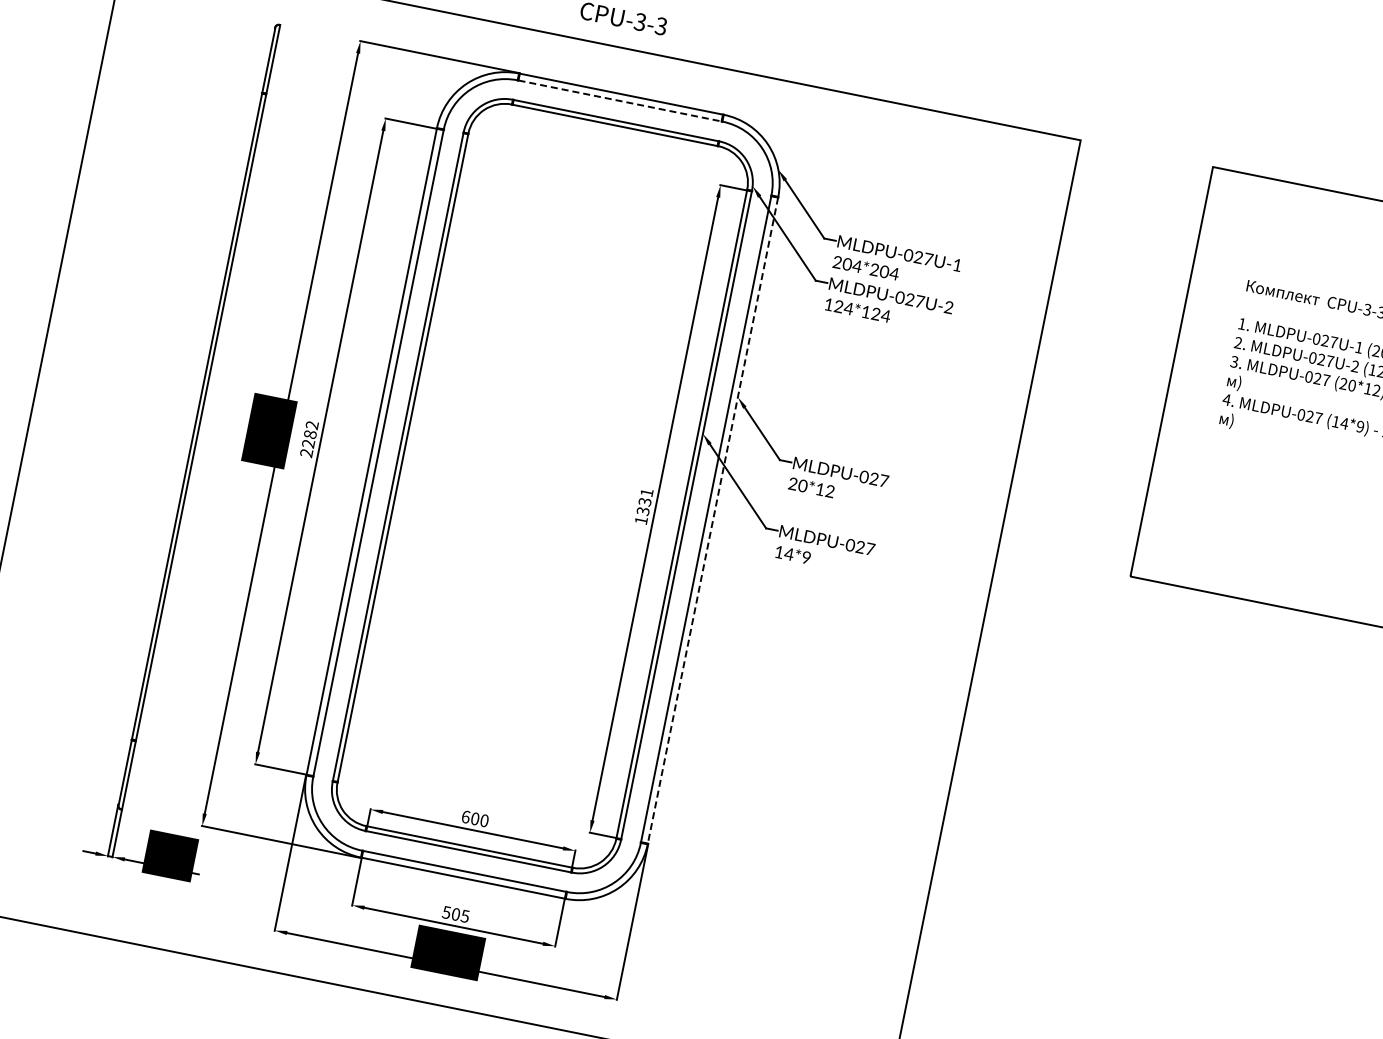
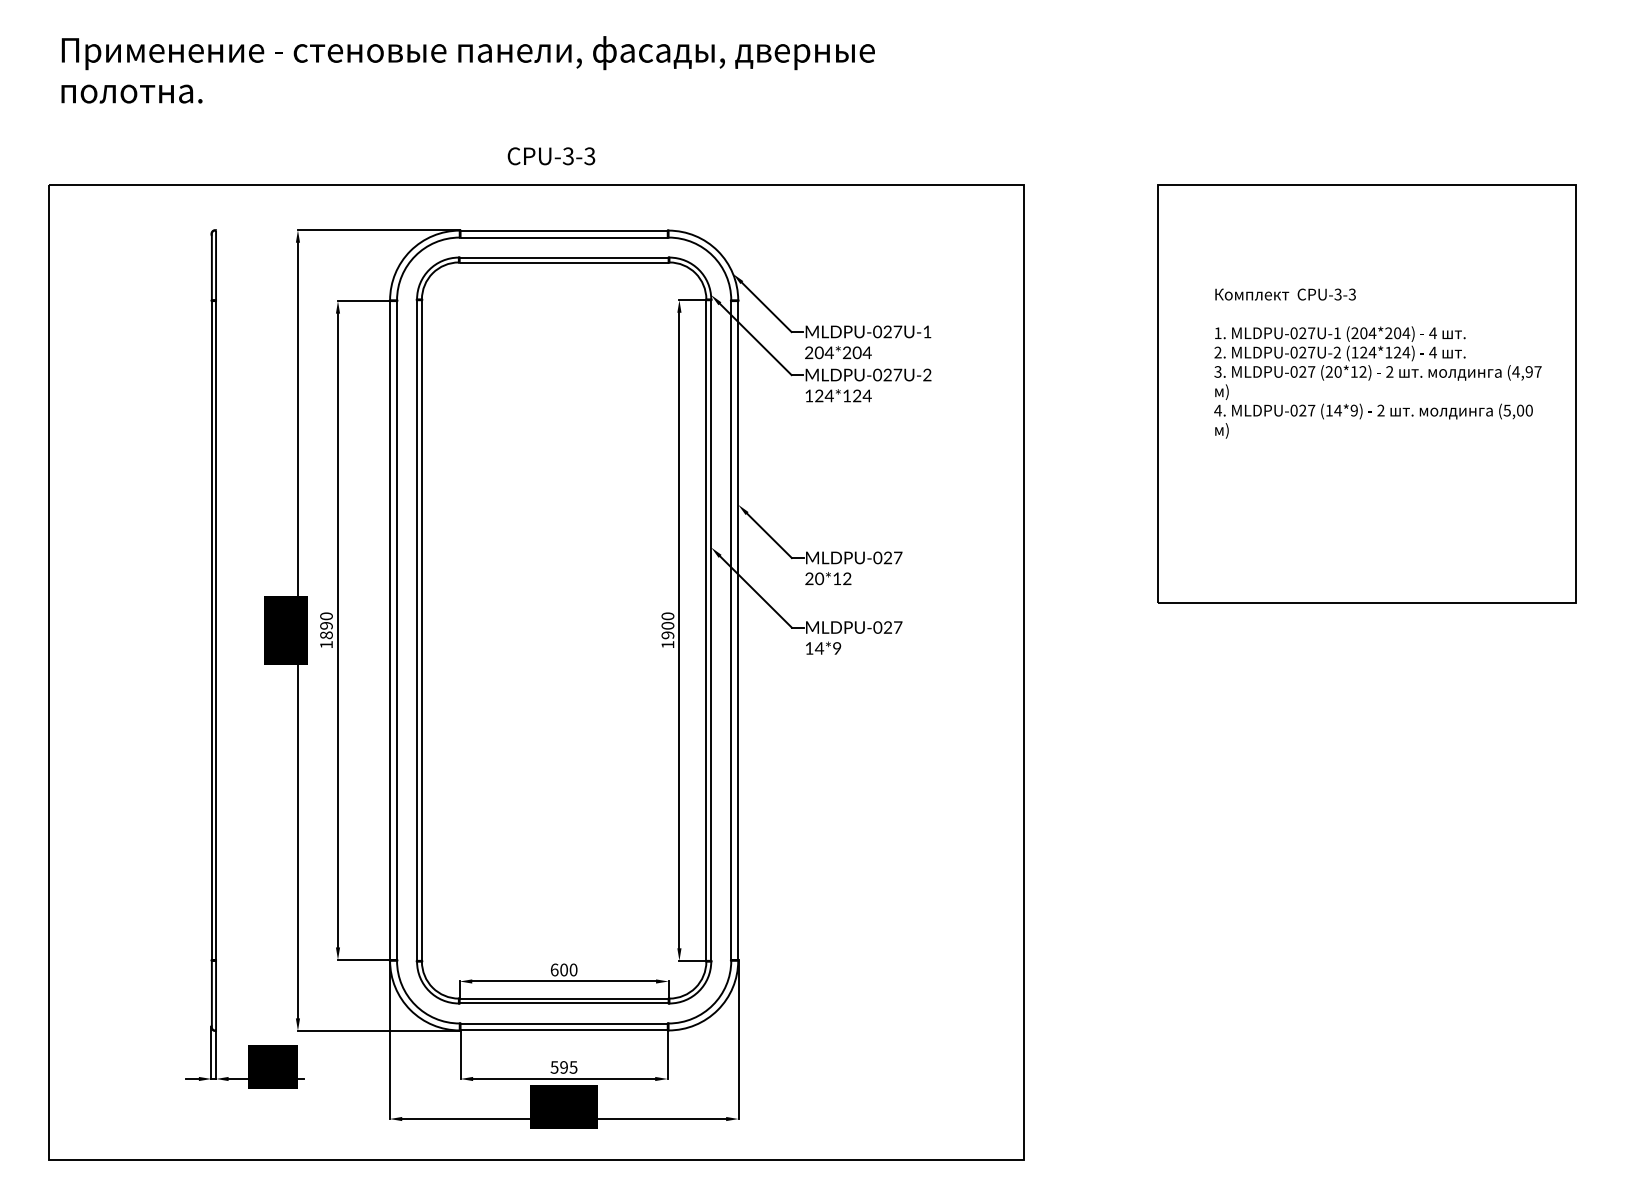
line: (620, 100) -> (564, 237), dashed -> solid
text: (309, 439) -> (326, 630), 2282 -> 1890
text: (644, 501) -> (667, 625), 1331 -> 1900
line: (713, 521) -> (738, 631), dashed -> solid
text: (455, 914) -> (563, 1067), 505 -> 595

